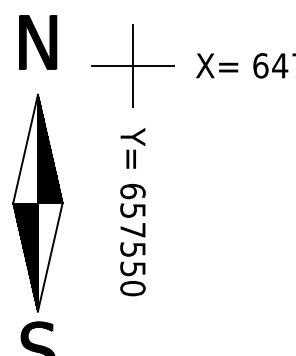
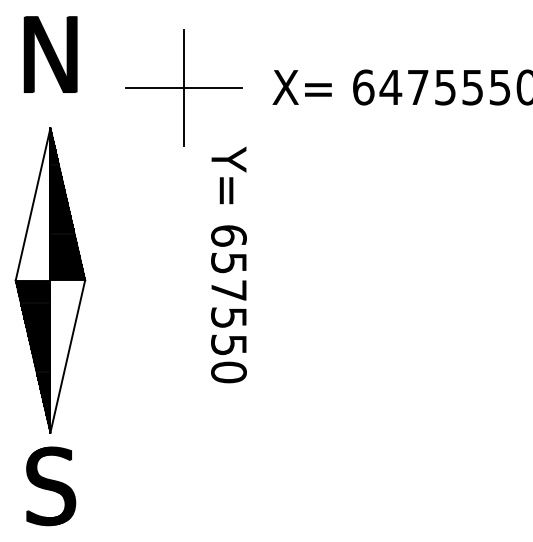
text: (132, 211) -> (228, 264), moved

